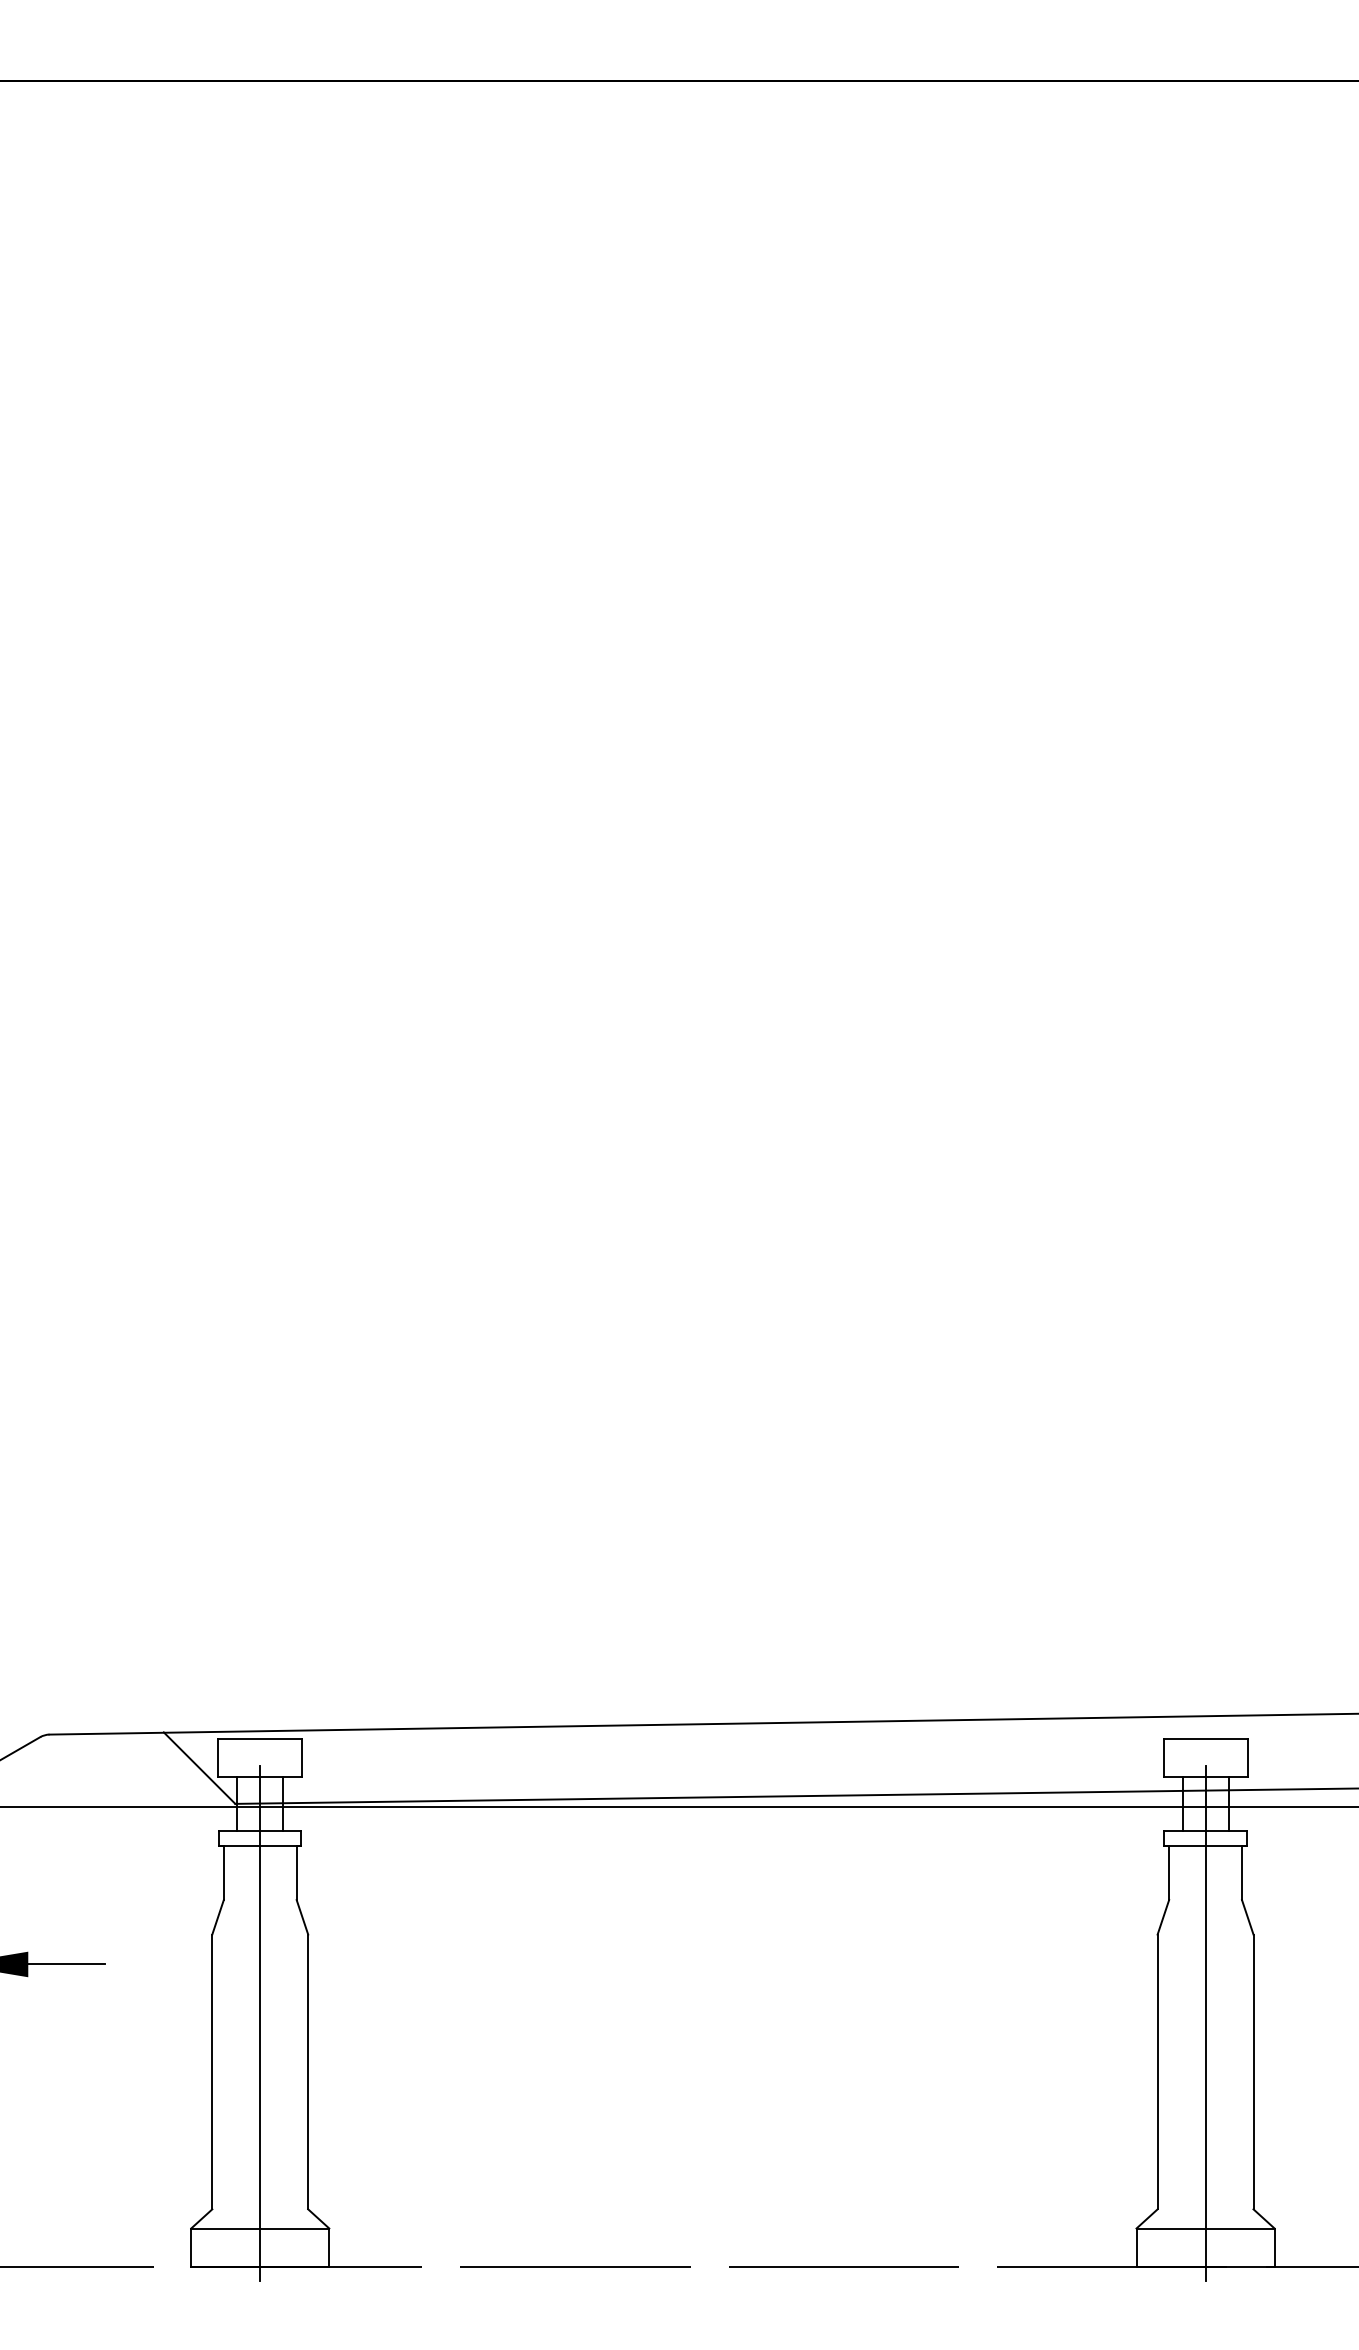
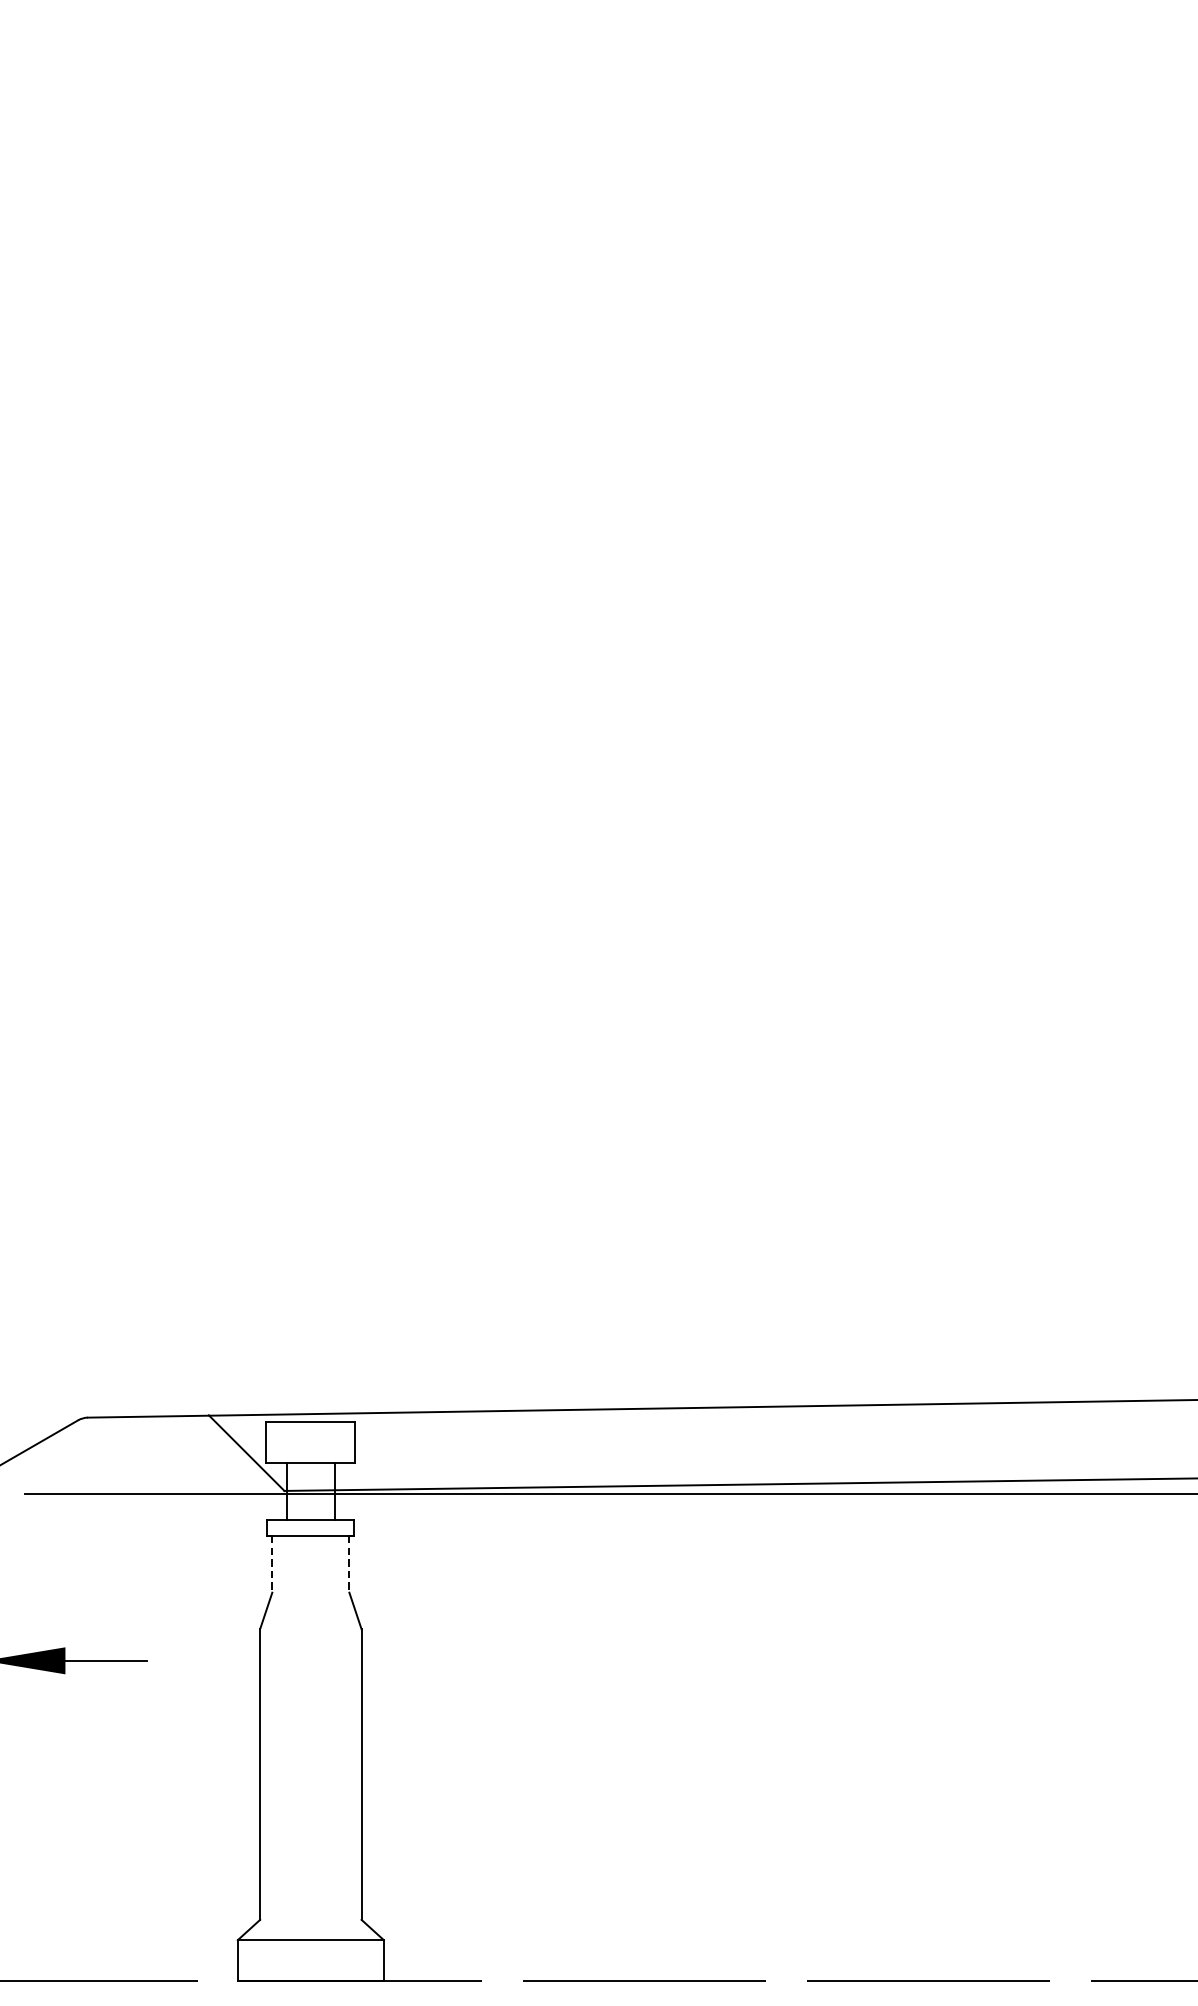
line: (223, 1873) -> (271, 1564), solid -> dashed
line: (296, 1873) -> (349, 1564), solid -> dashed
line: (260, 2023) -> (311, 1723), removed

